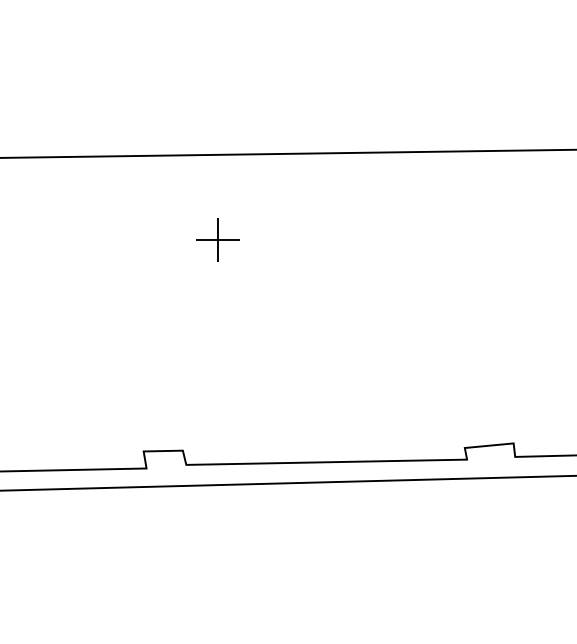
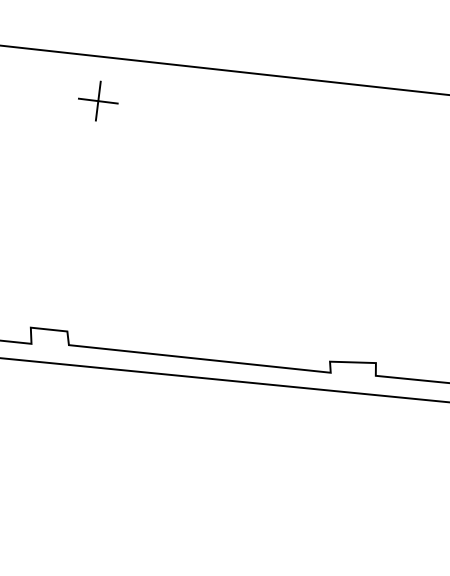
part: (217, 239) -> (97, 100), moved

